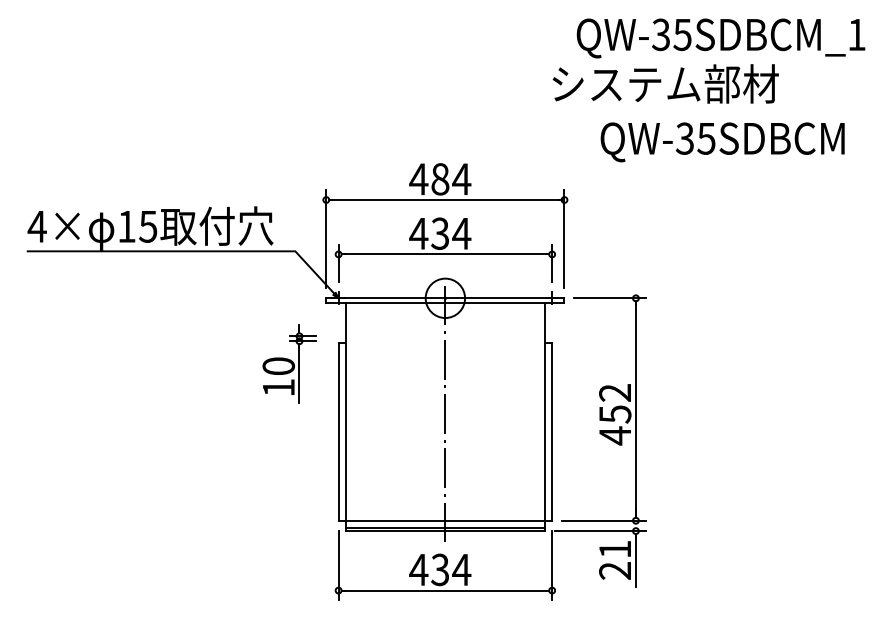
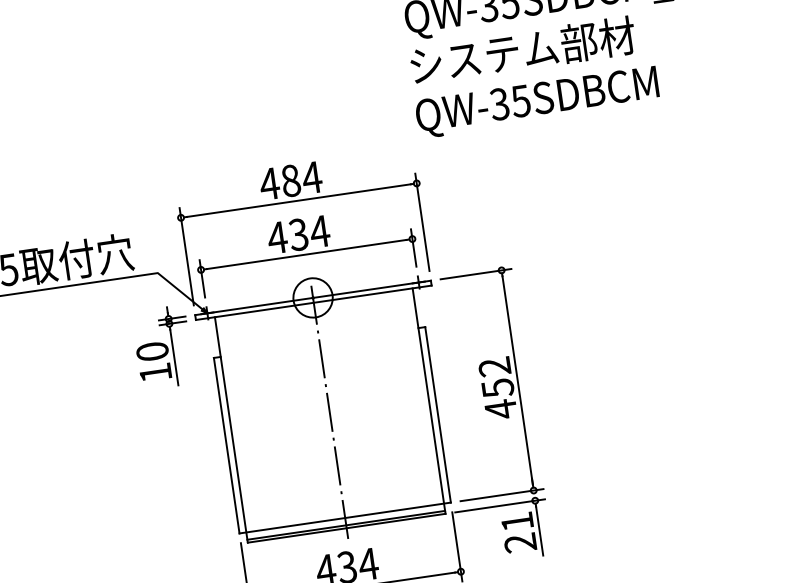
text: (665, 83) -> (522, 50), moved
text: (722, 142) -> (537, 102), moved
part: (289, 363) -> (162, 347), moved

